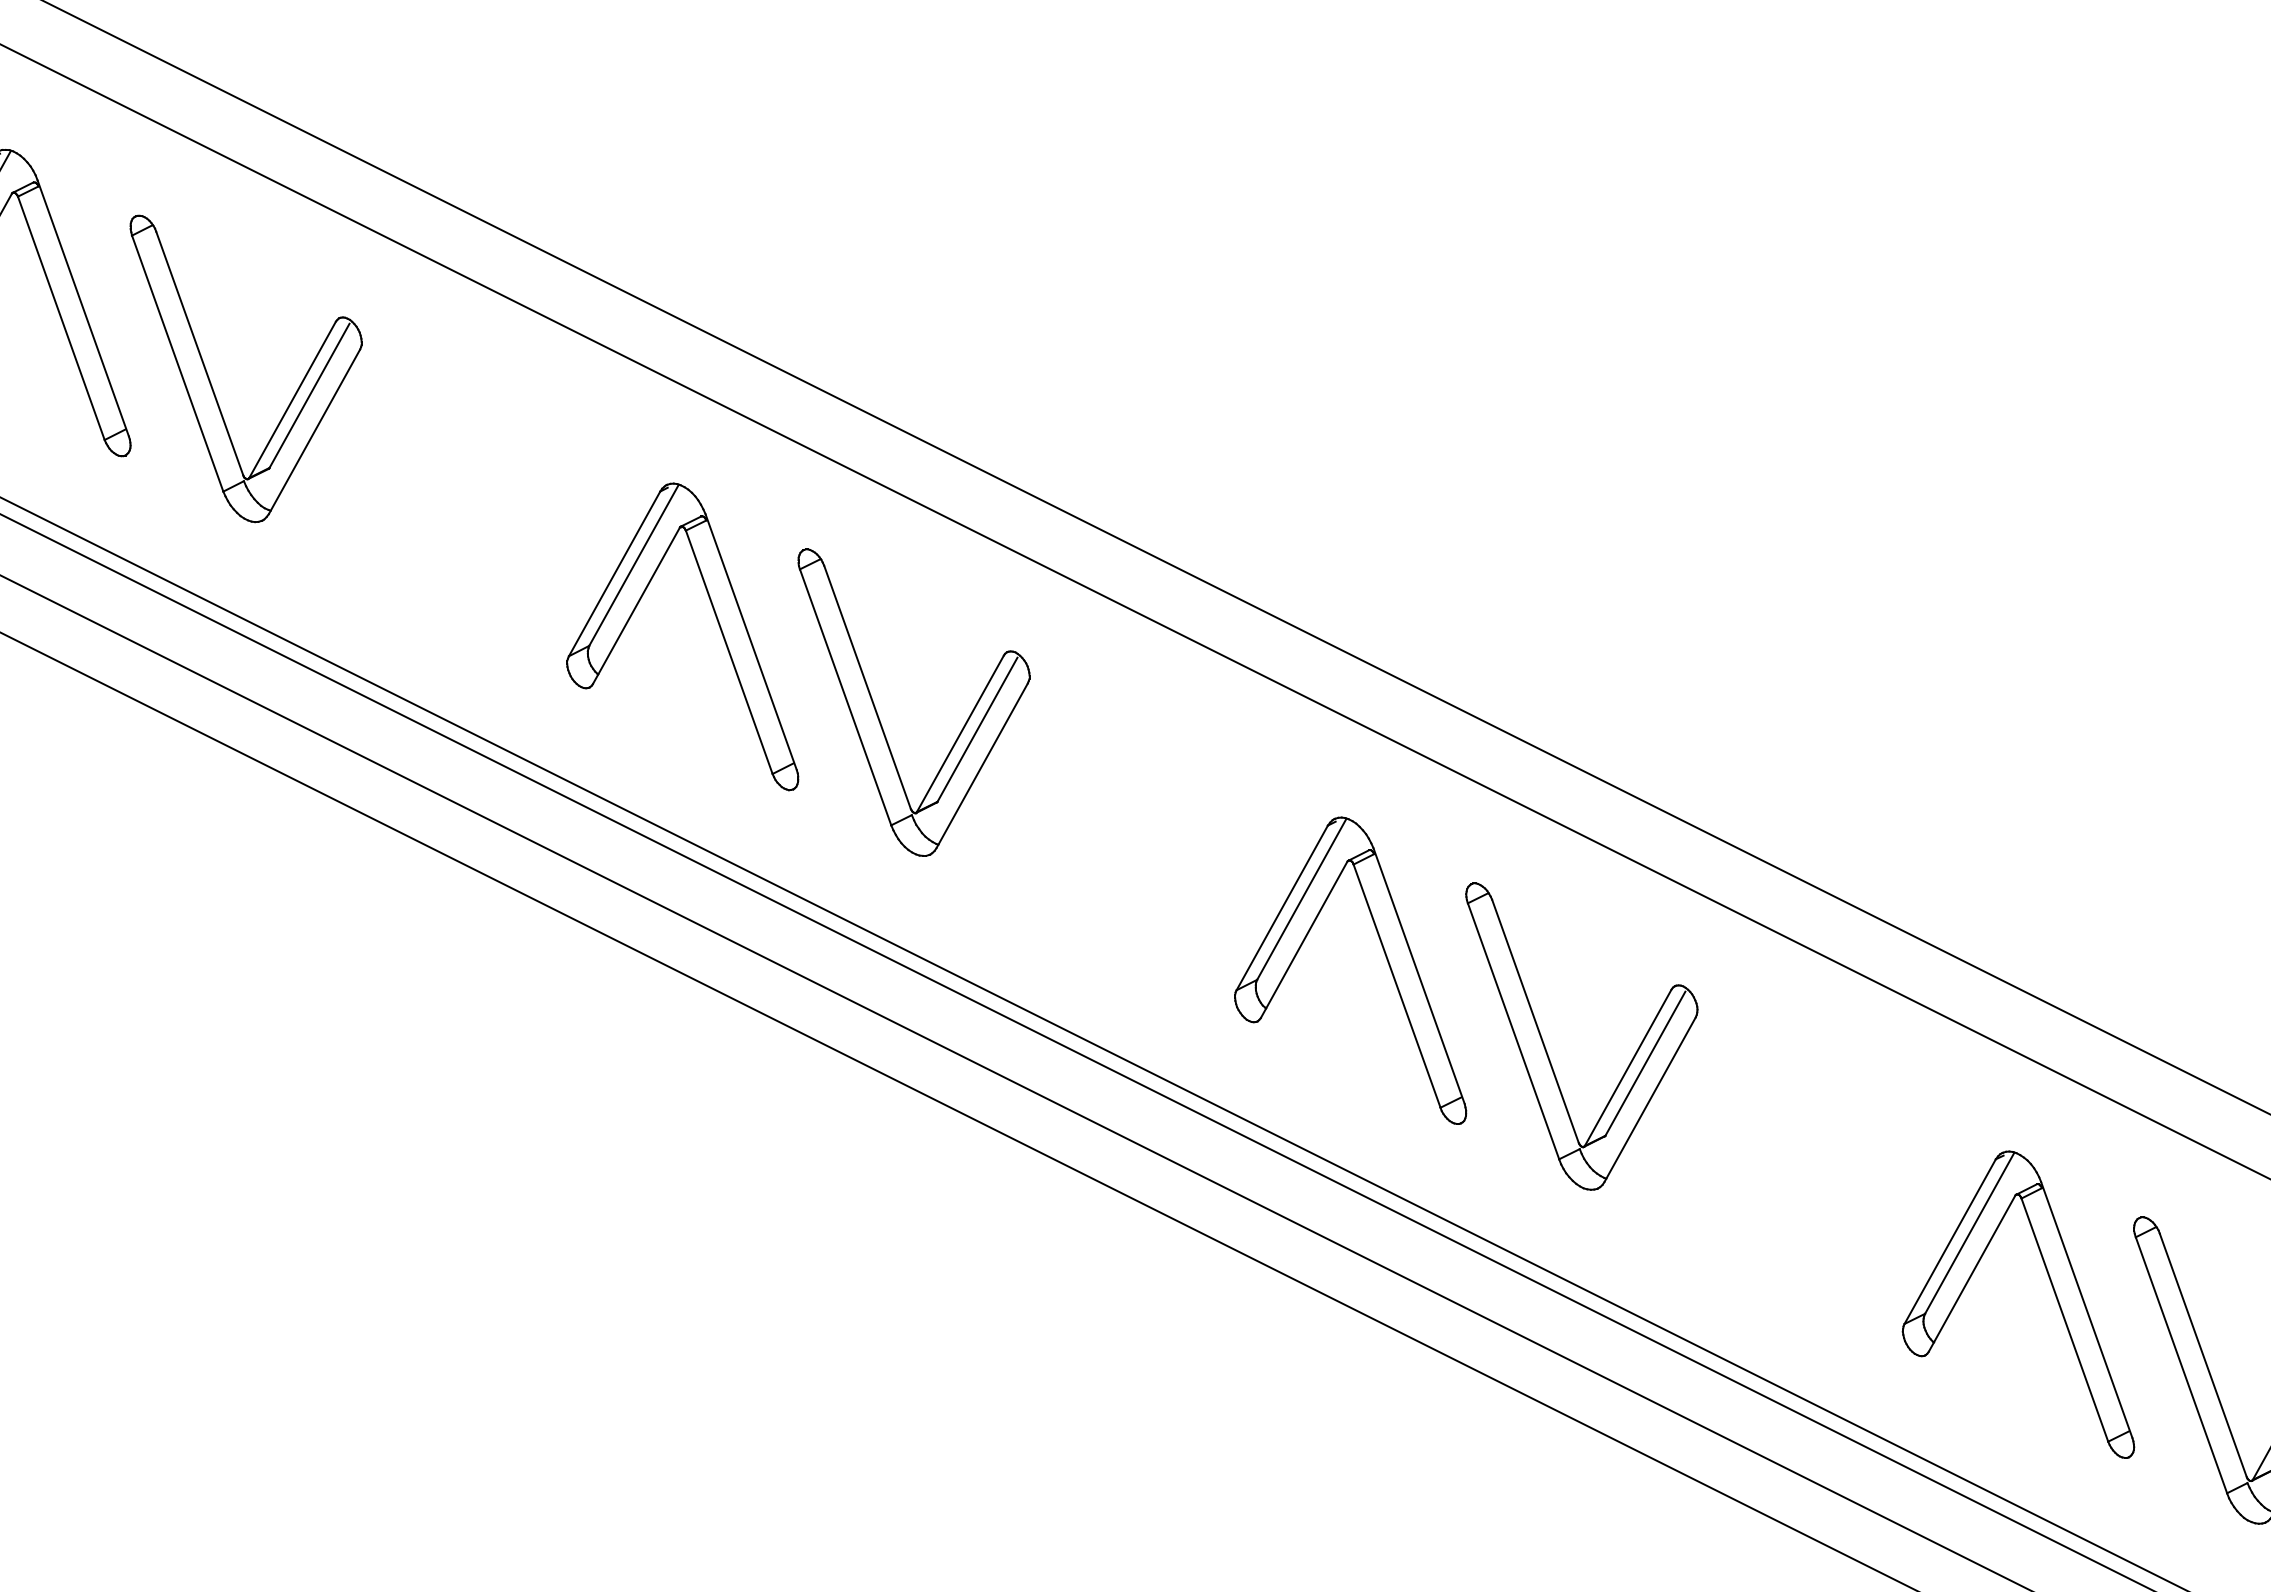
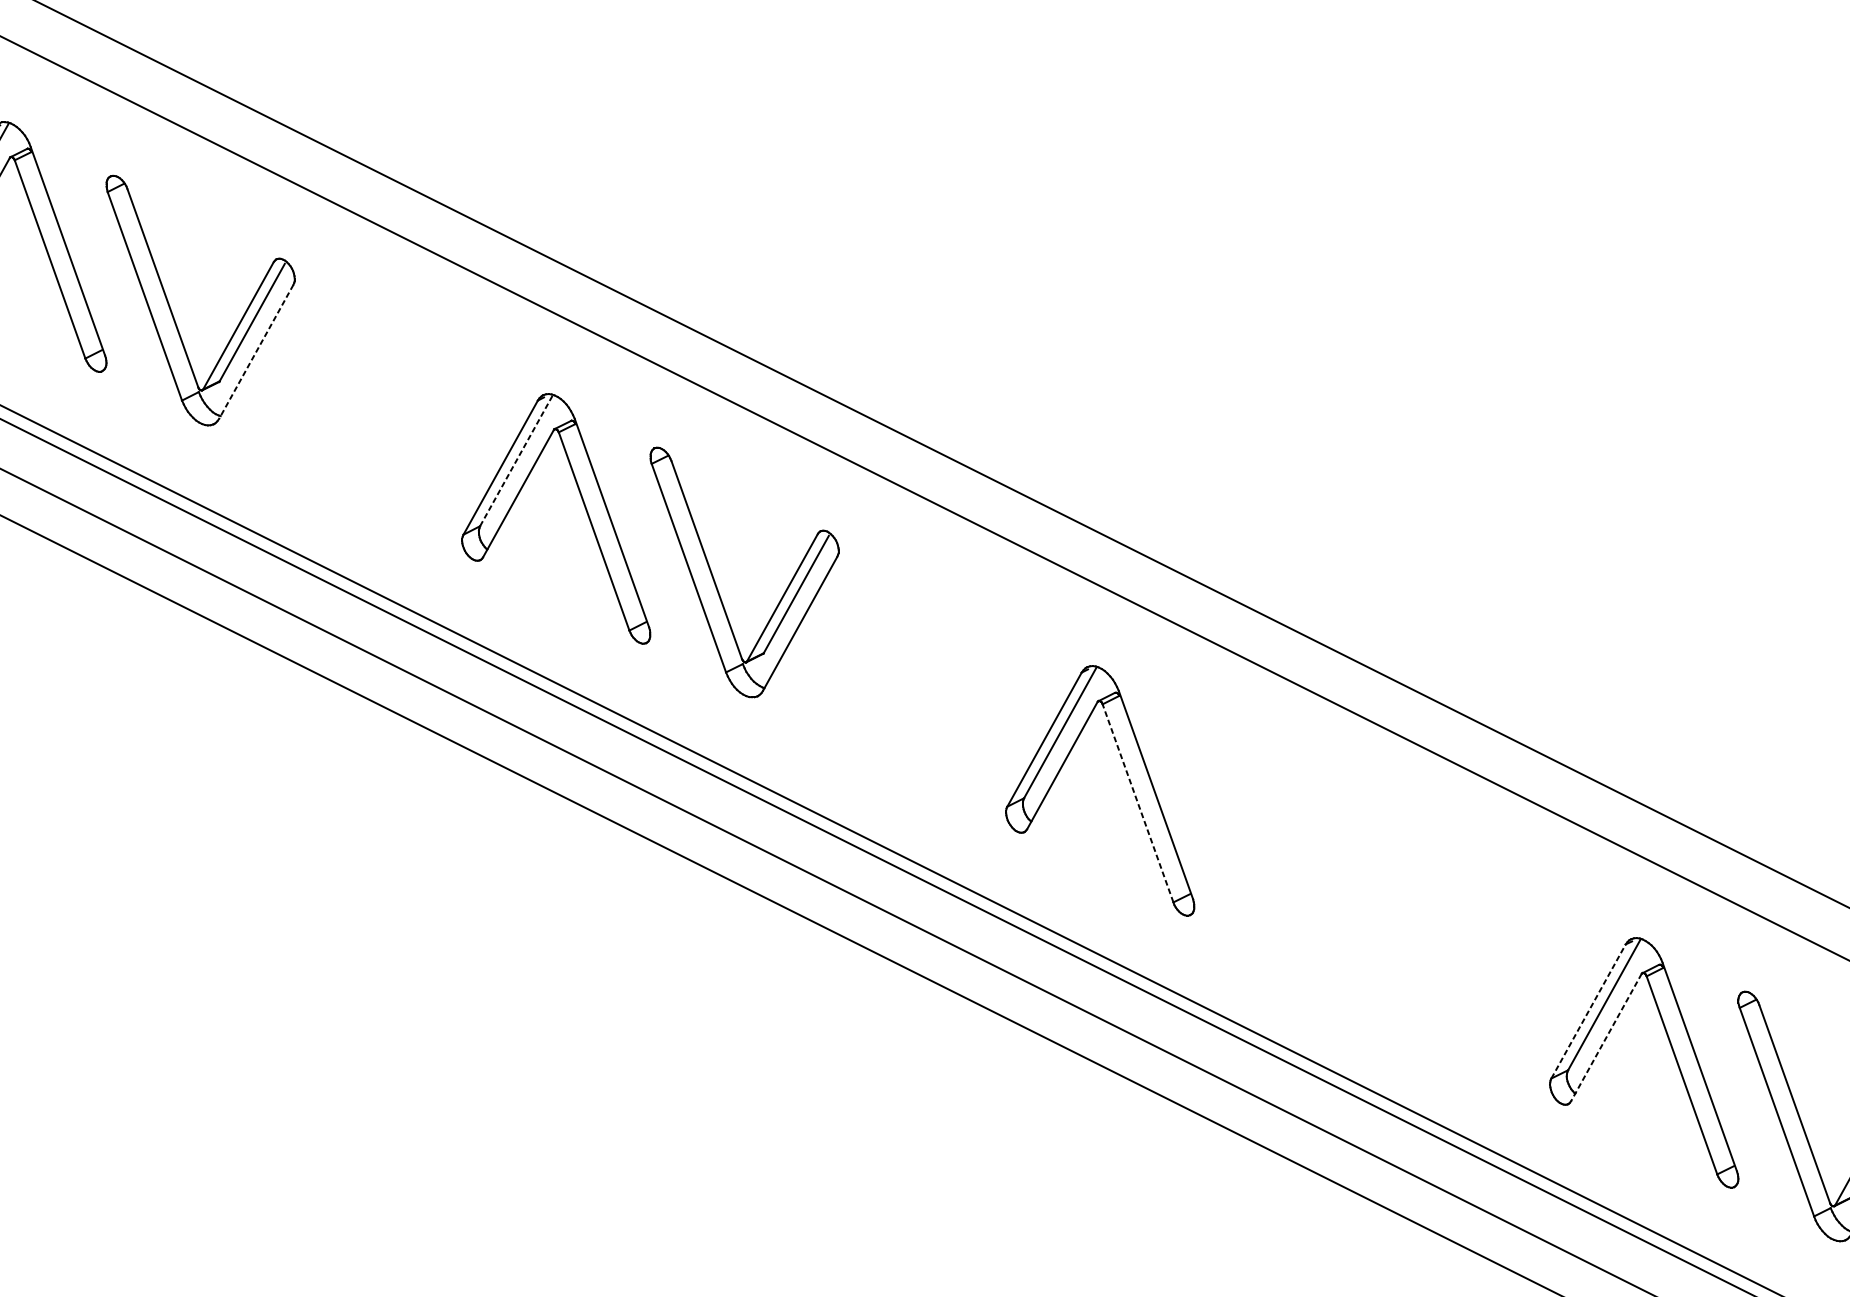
line: (314, 432) -> (256, 352), solid -> dashed
line: (634, 564) -> (516, 459), solid -> dashed
line: (1396, 985) -> (1137, 802), solid -> dashed
part: (1546, 1048) -> (1259, 854), removed
line: (1950, 1241) -> (1588, 1011), solid -> dashed
line: (1971, 1274) -> (1605, 1038), solid -> dashed

